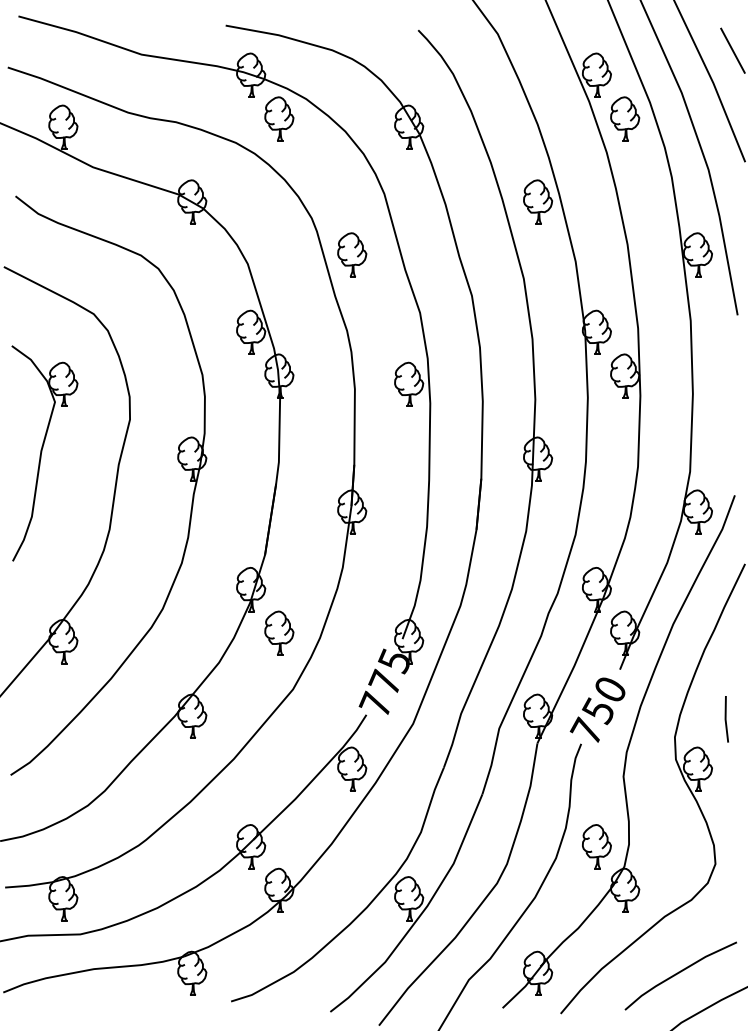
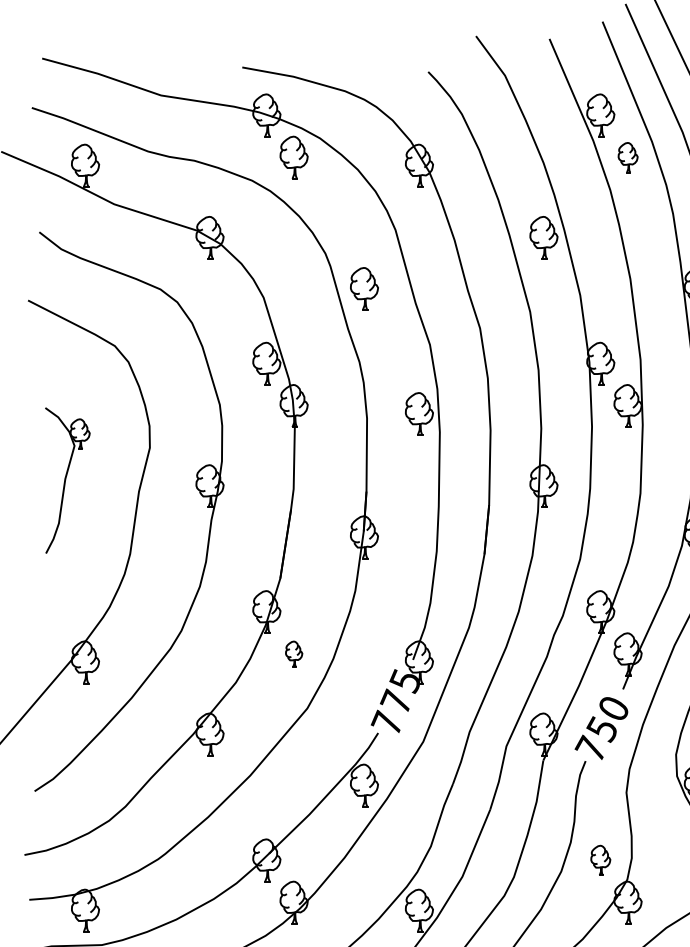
part: (625, 118) -> (628, 157), size x0.7
part: (44, 453) -> (67, 480), size x0.7
part: (279, 632) -> (294, 653), size x0.6
part: (596, 846) -> (600, 860), size x0.7

